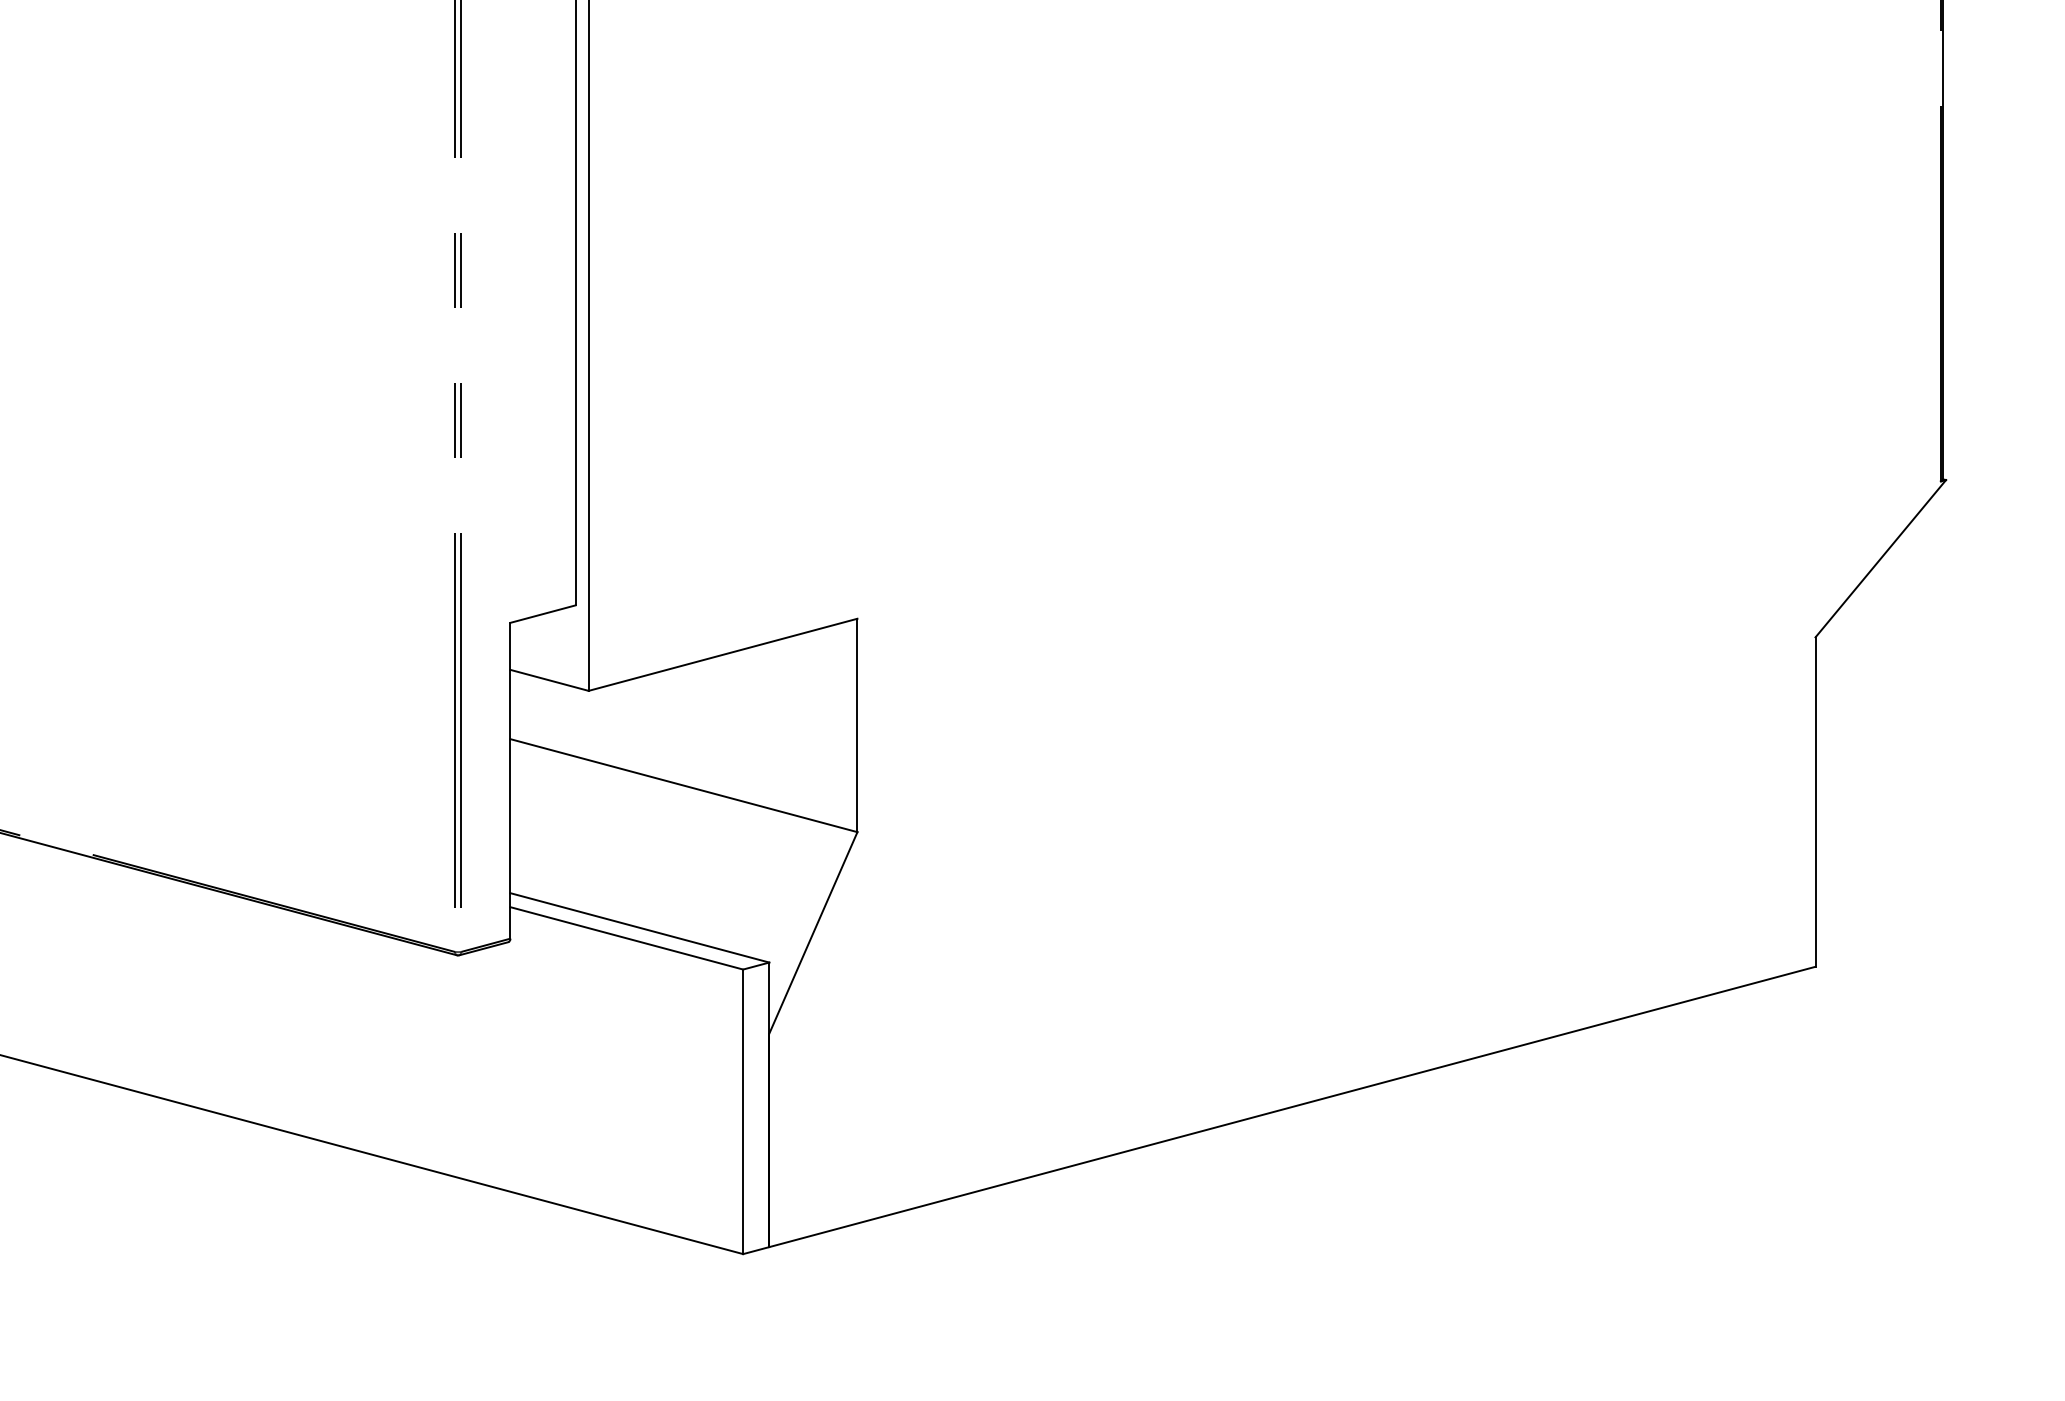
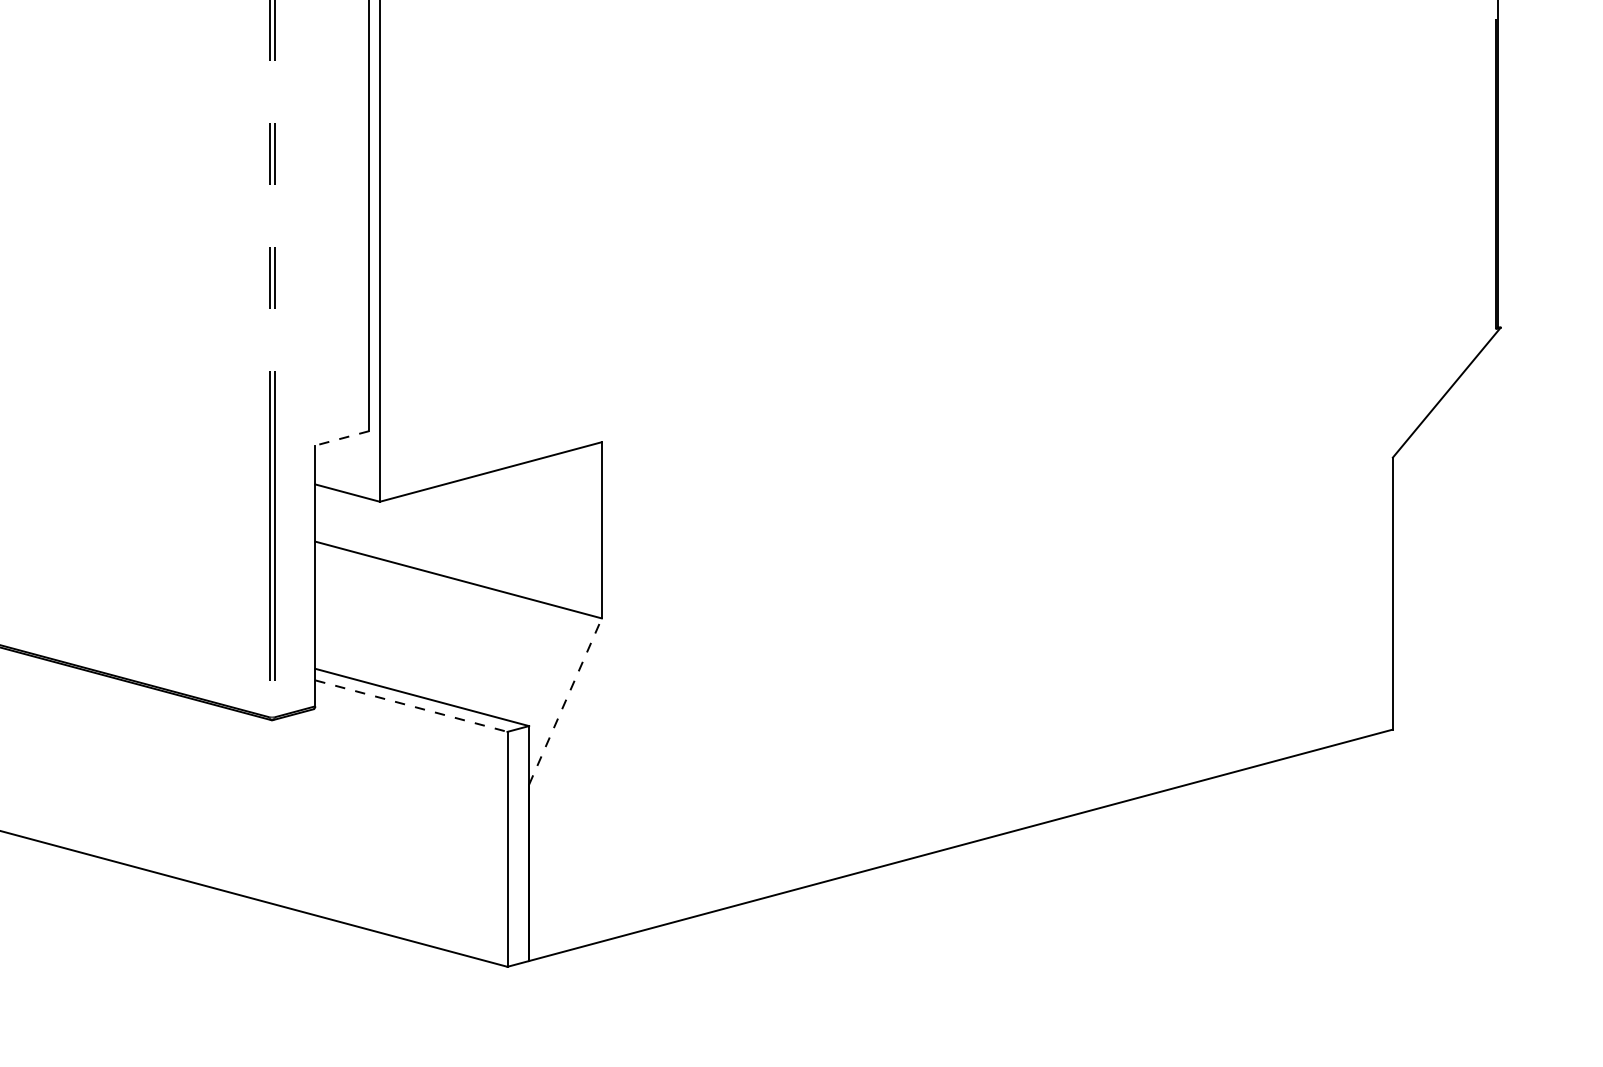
line: (543, 614) -> (342, 438), solid -> dashed
line: (813, 932) -> (565, 701), solid -> dashed
line: (626, 938) -> (411, 706), solid -> dashed

